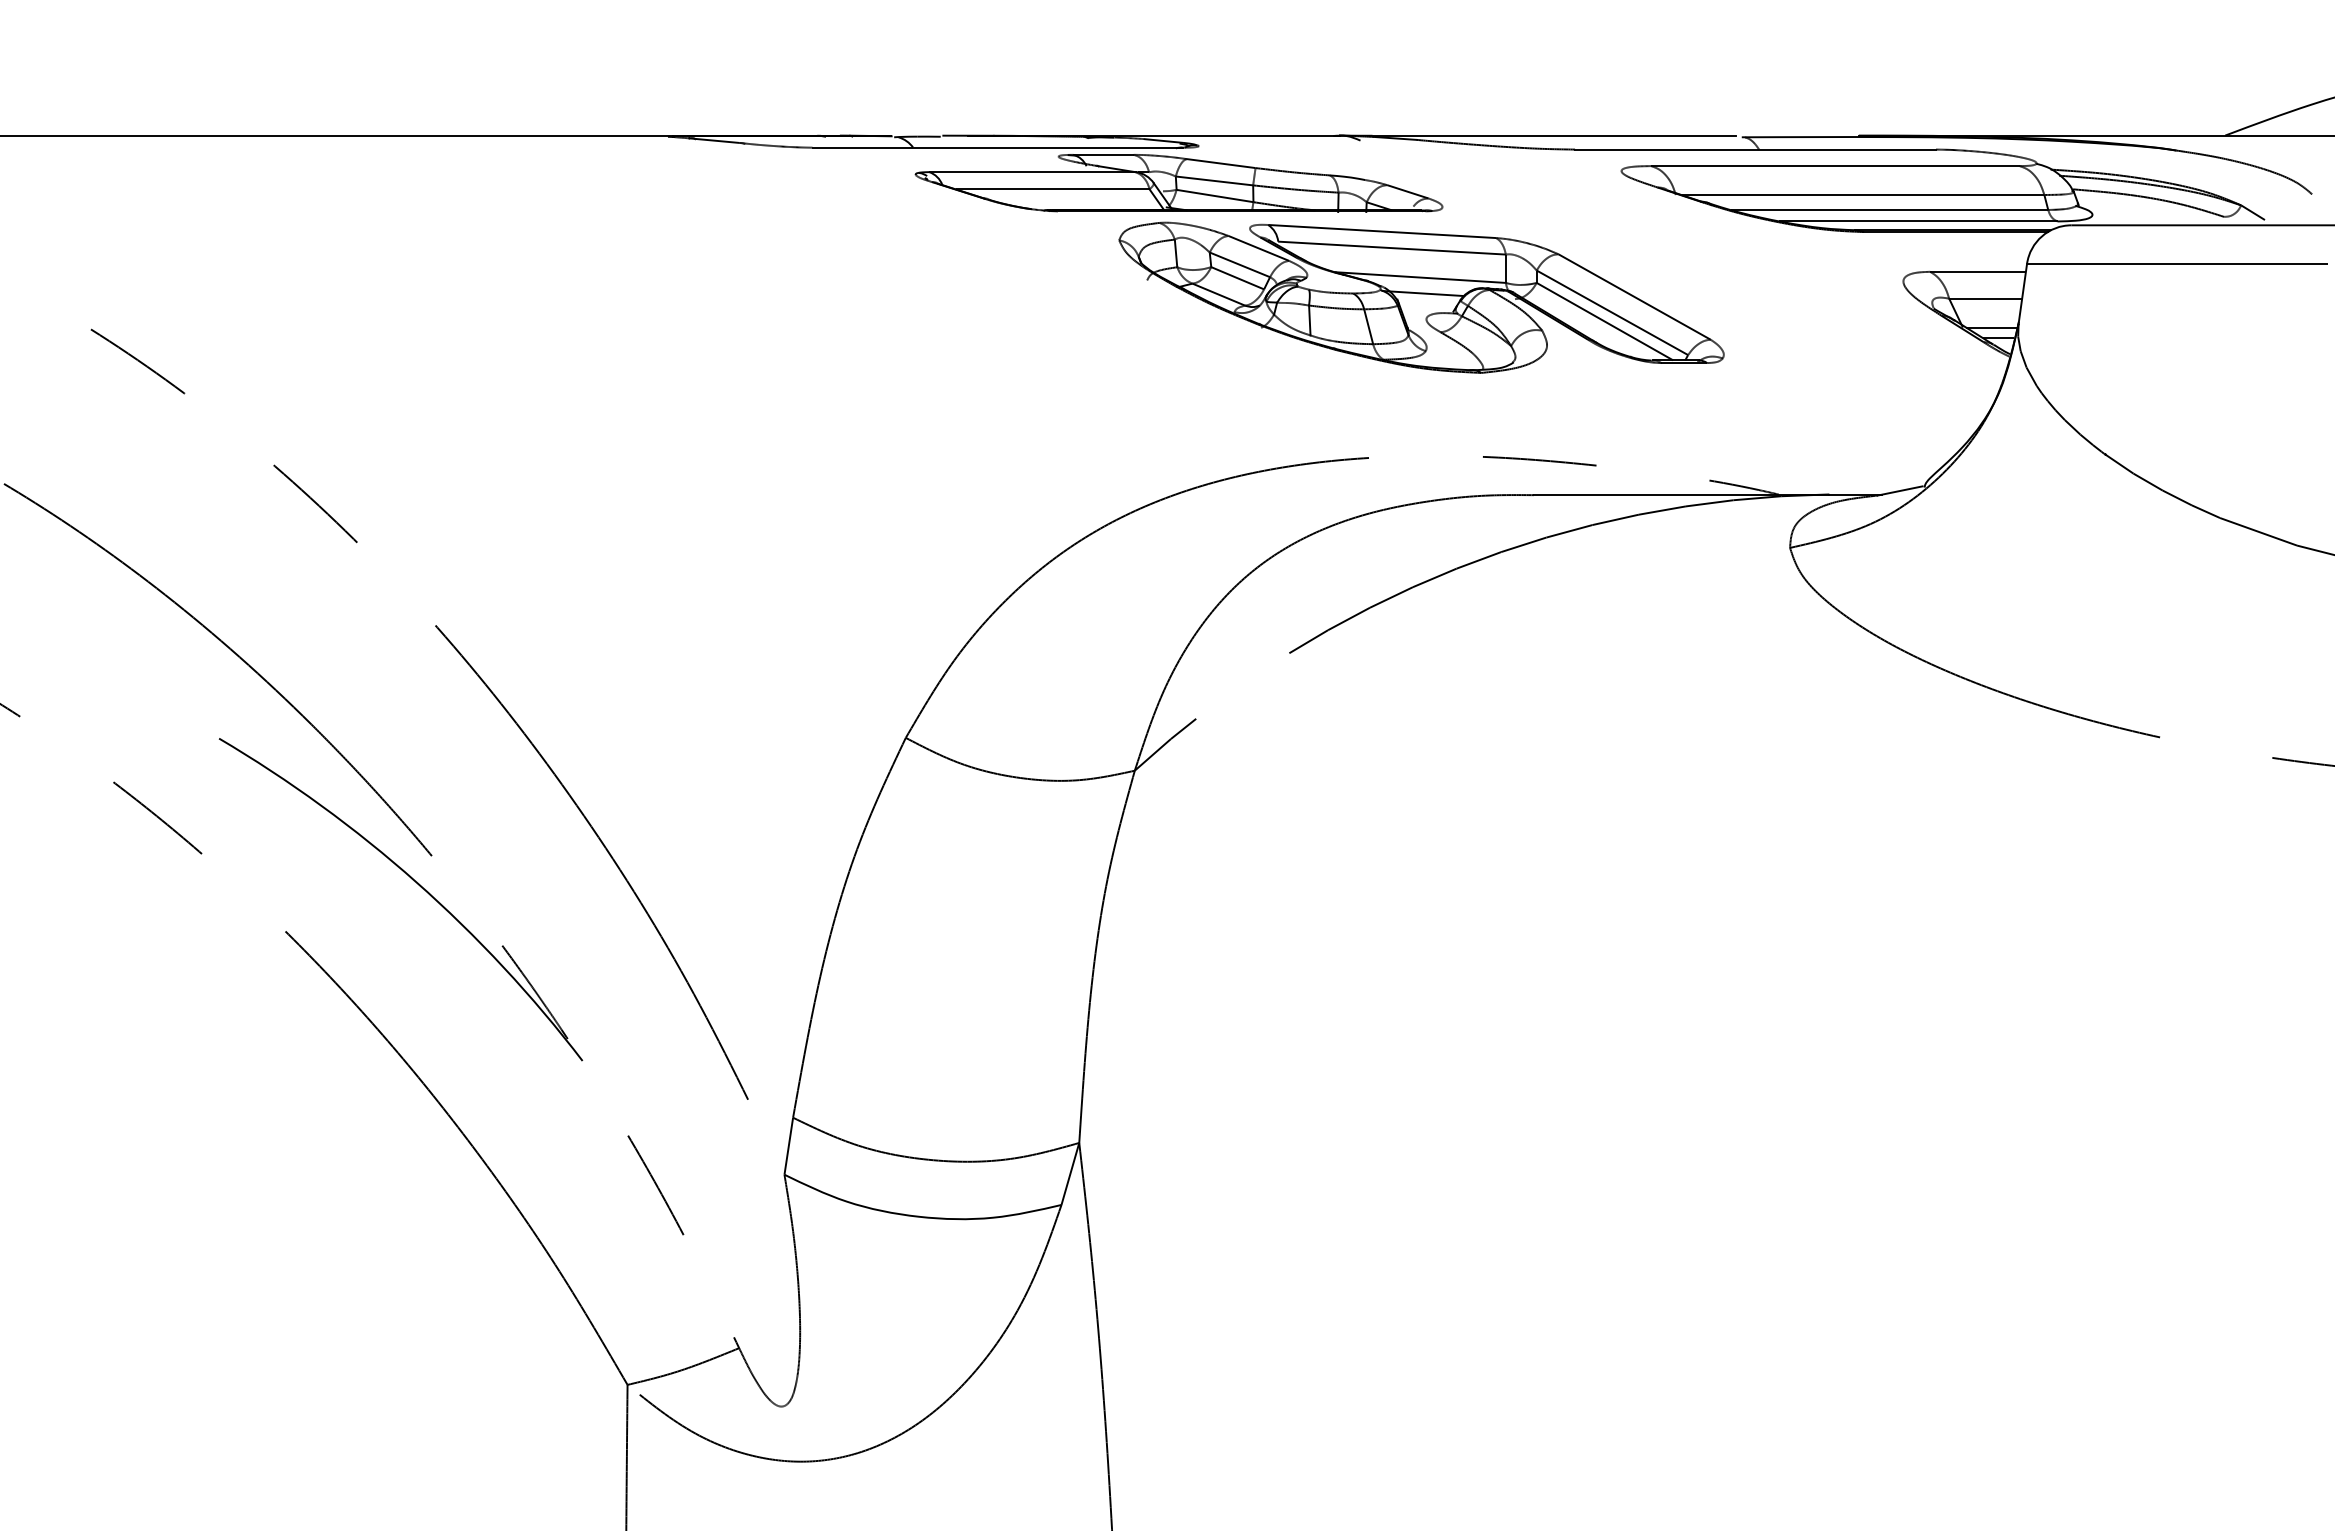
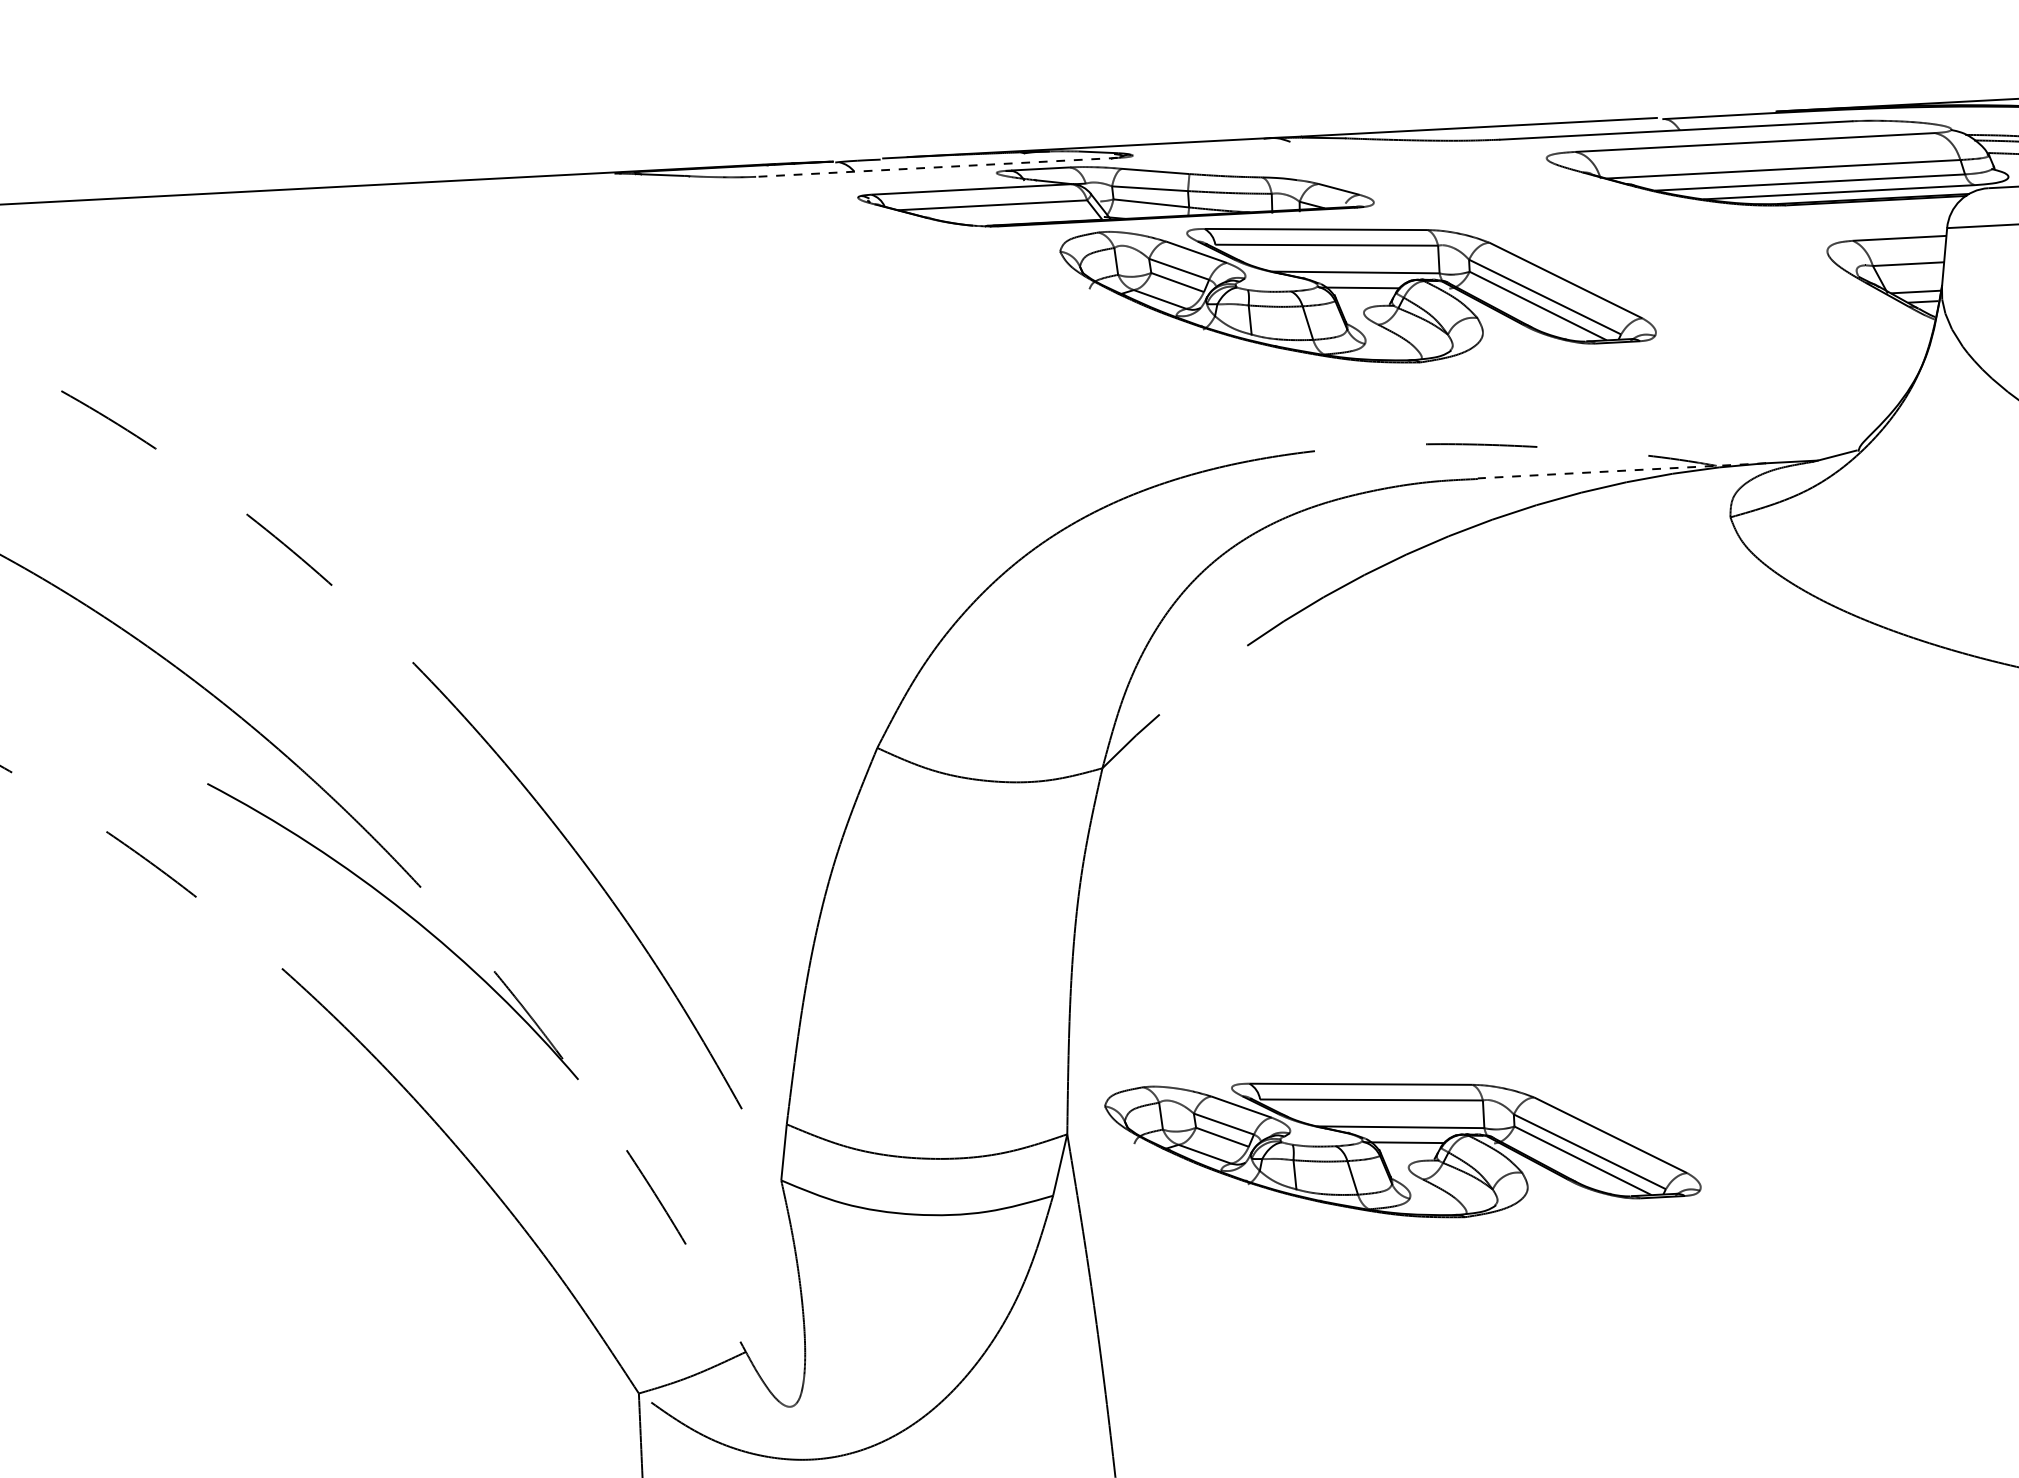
line: (997, 147) -> (936, 167), solid -> dashed
line: (1681, 494) -> (1621, 470), solid -> dashed
part: (1421, 1173) -> (1402, 1146), added

